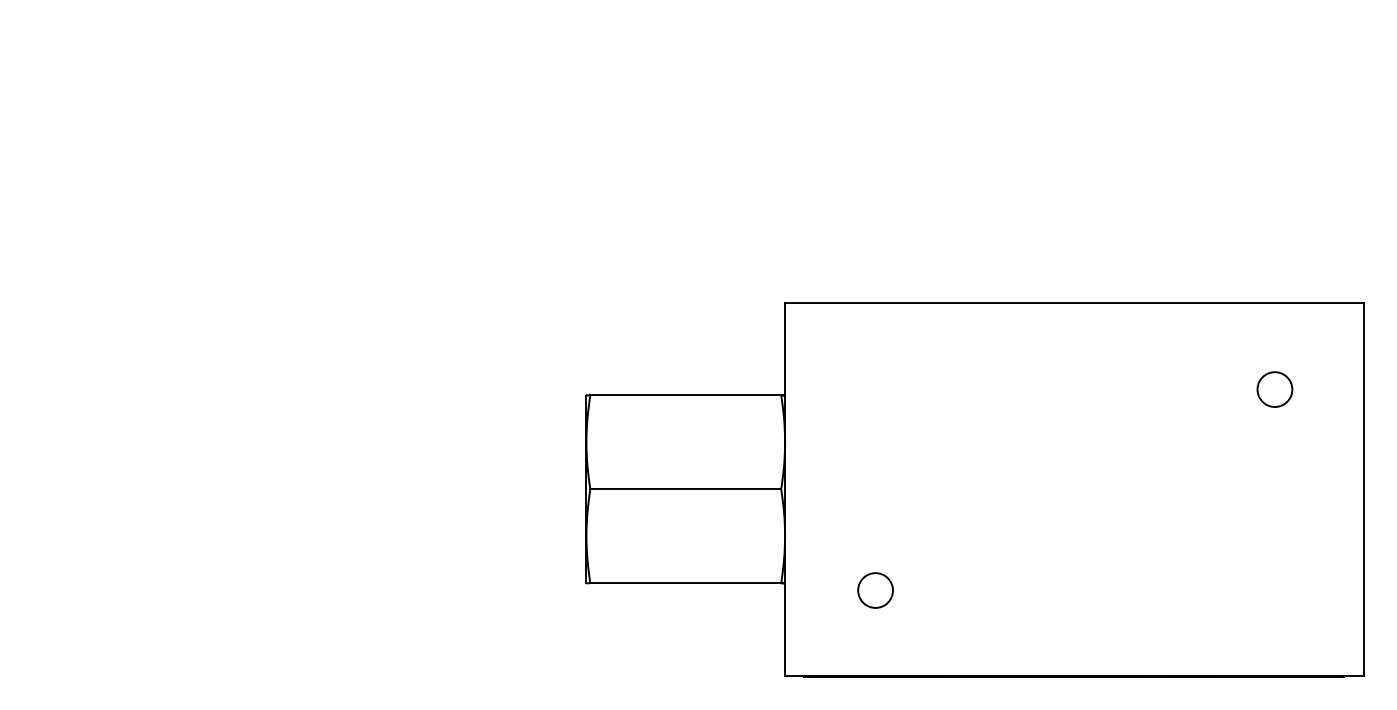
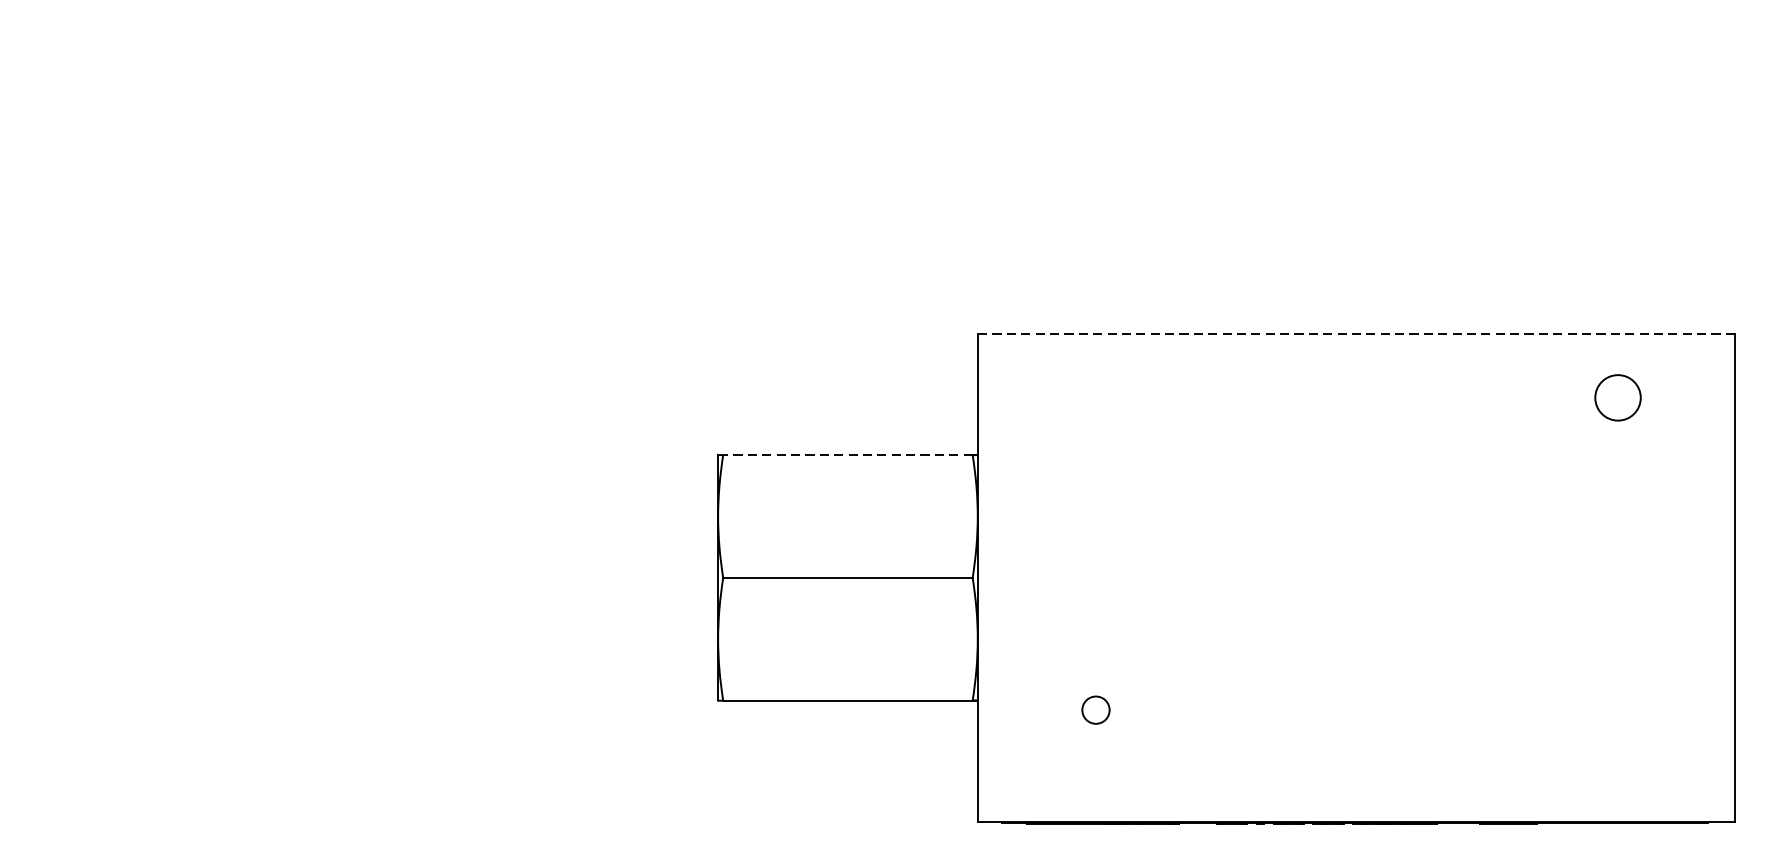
line: (1074, 302) -> (1356, 333), solid -> dashed
circle: (1274, 389) -> (1617, 397), moved
line: (685, 395) -> (847, 455), solid -> dashed
circle: (875, 590) -> (1095, 710), size x0.6

